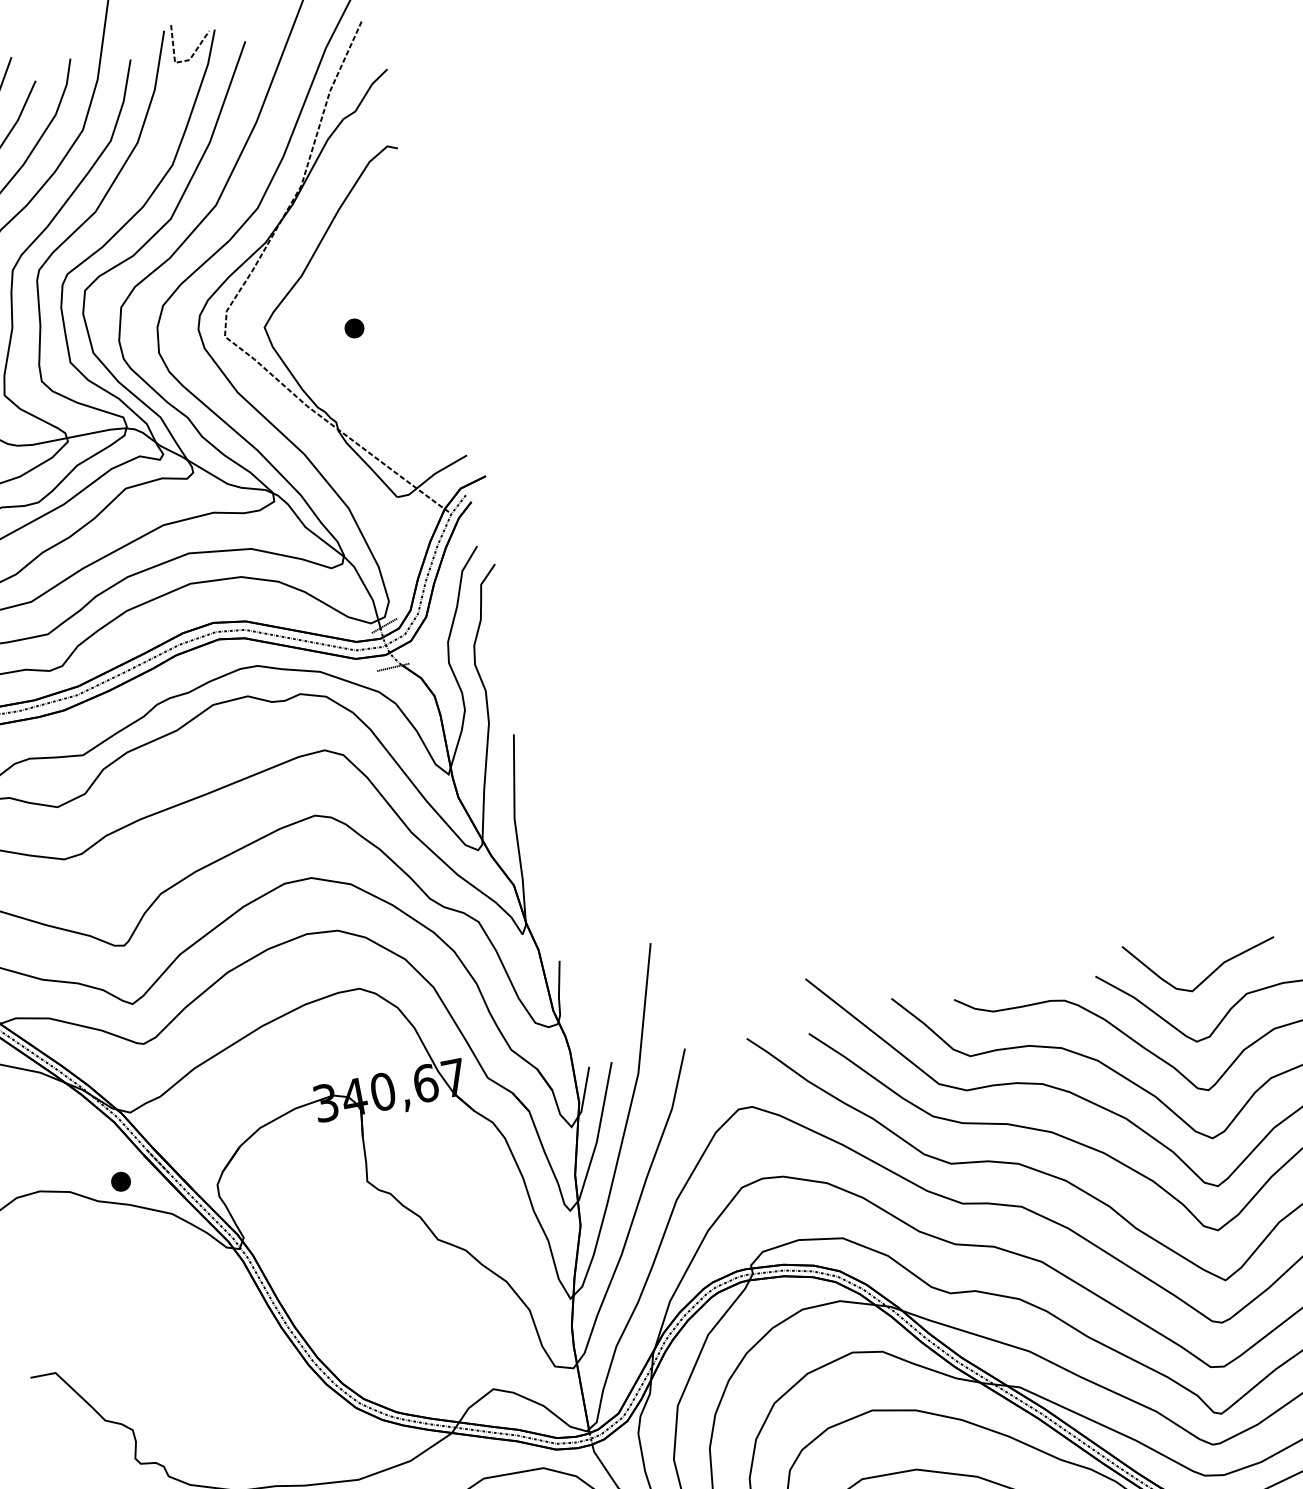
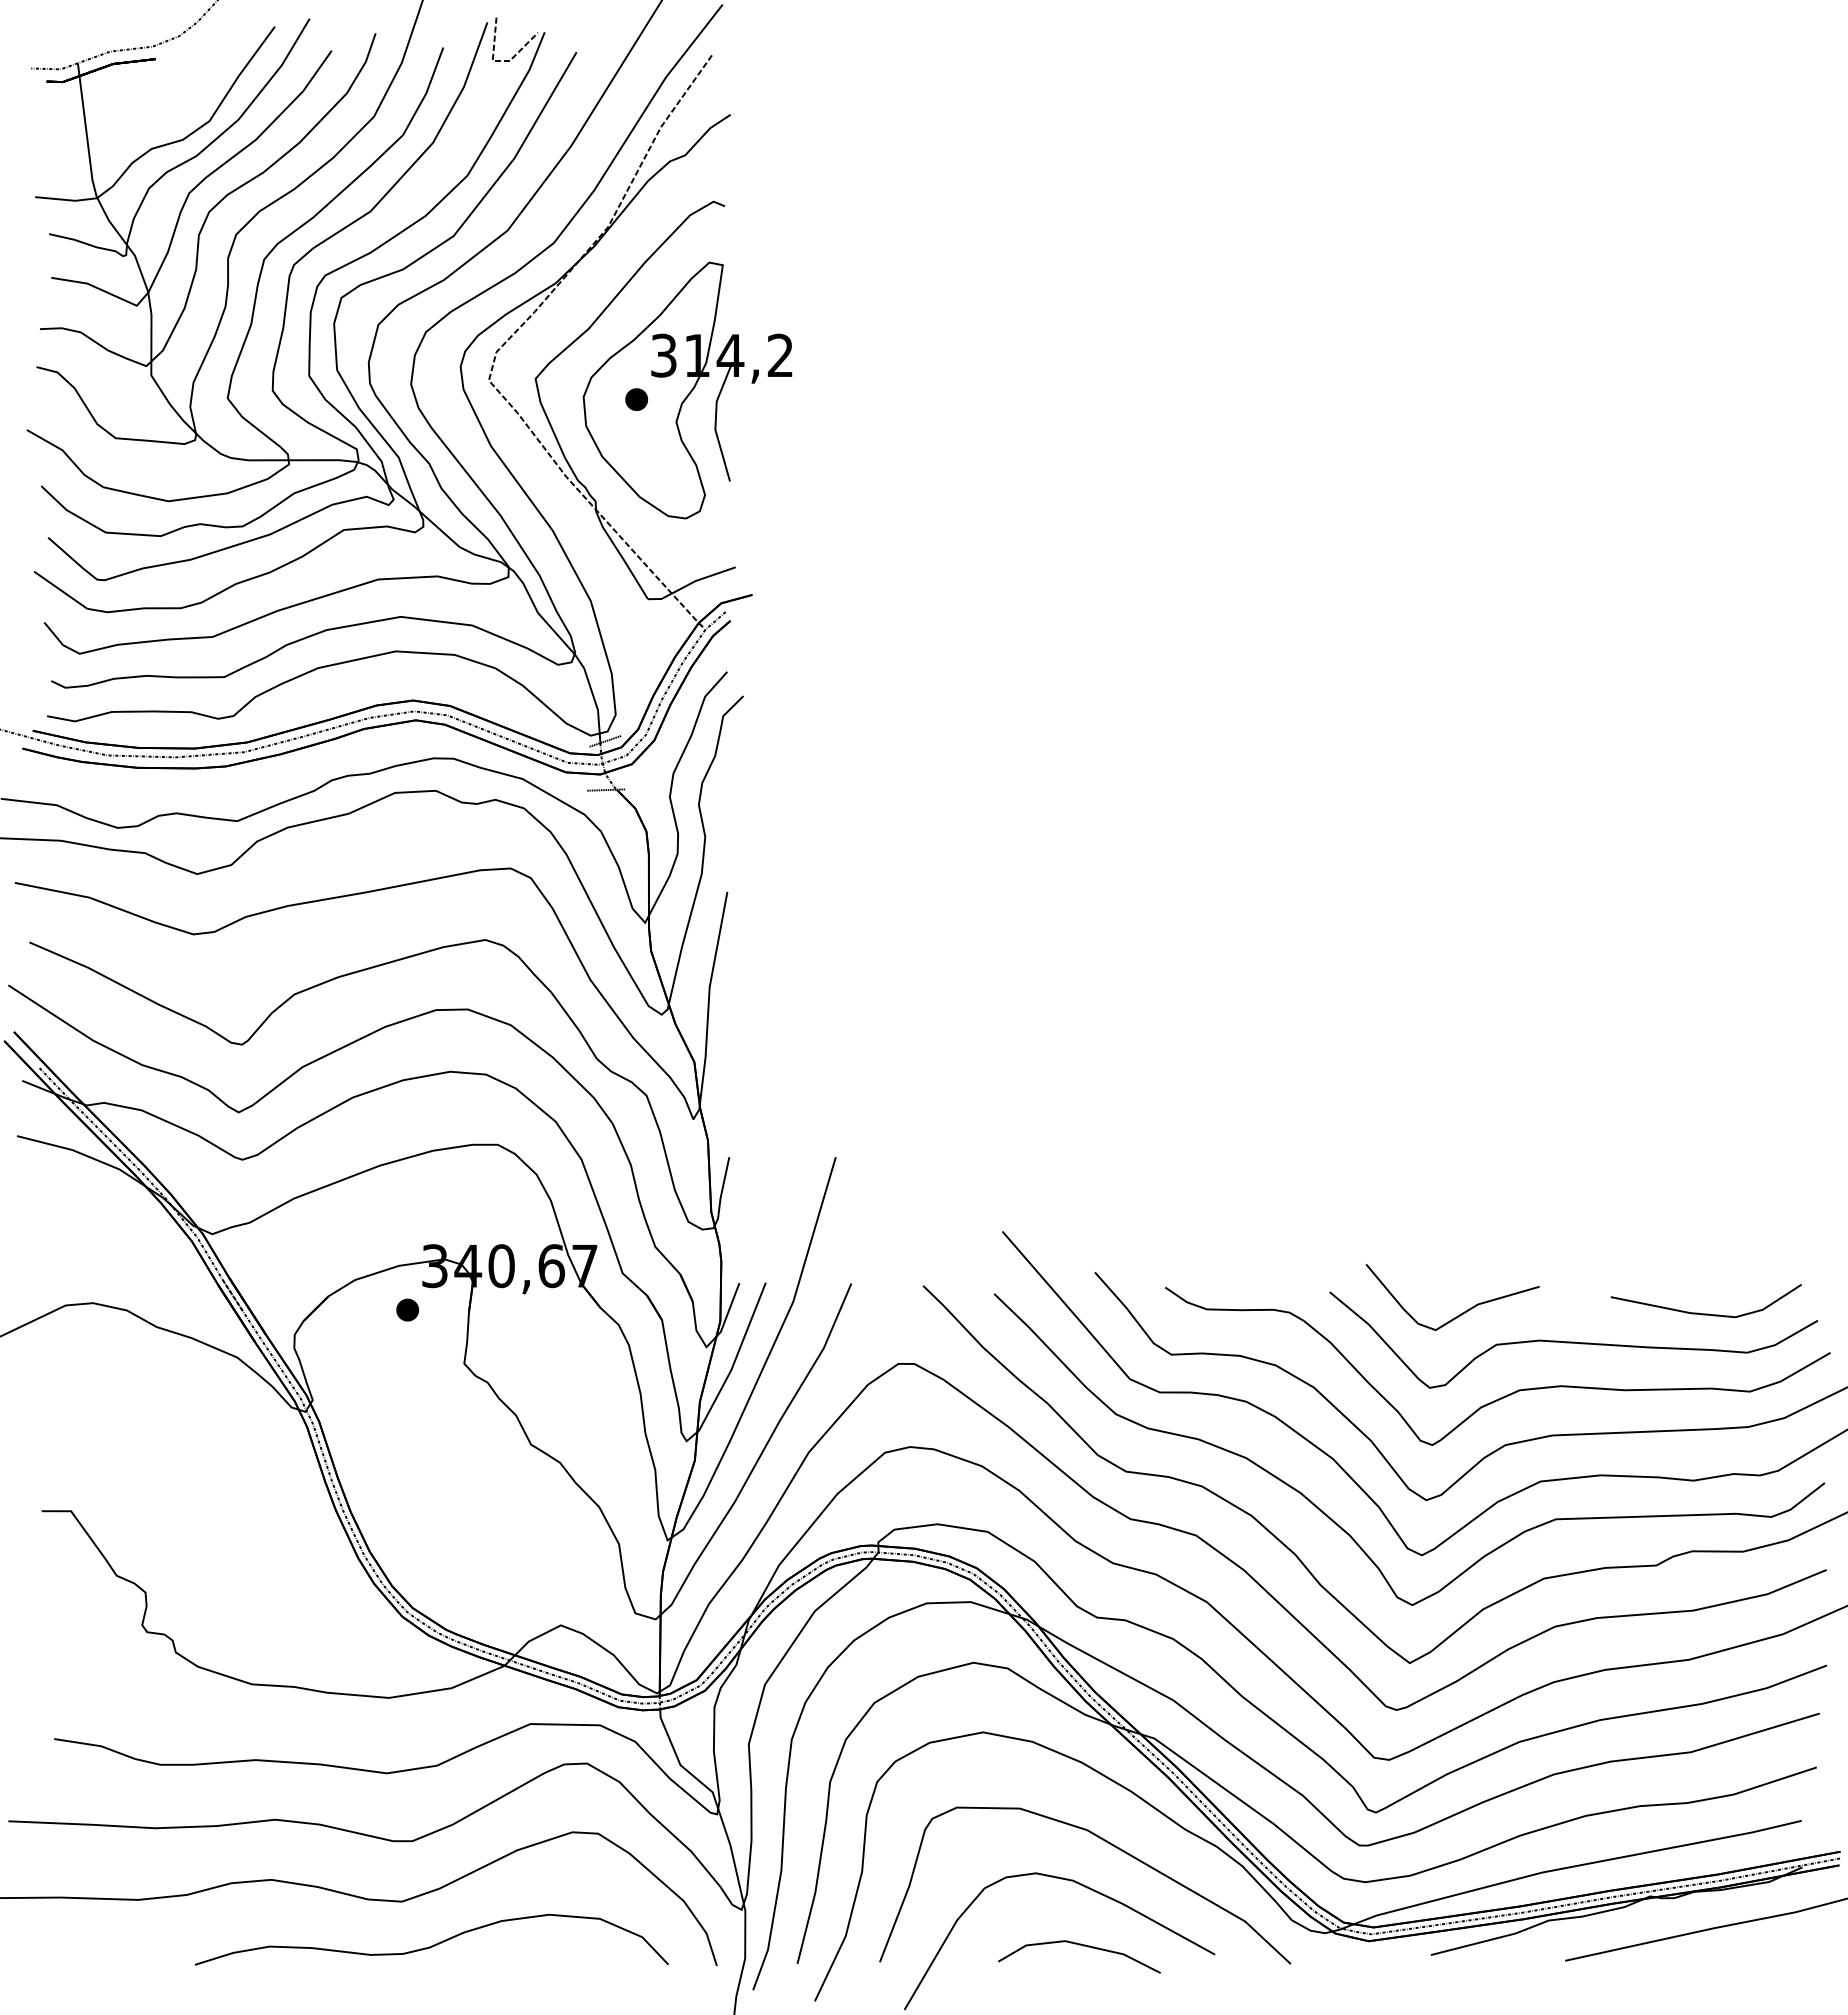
part: (396, 312) -> (687, 390), added
part: (120, 1181) -> (407, 1309), moved

